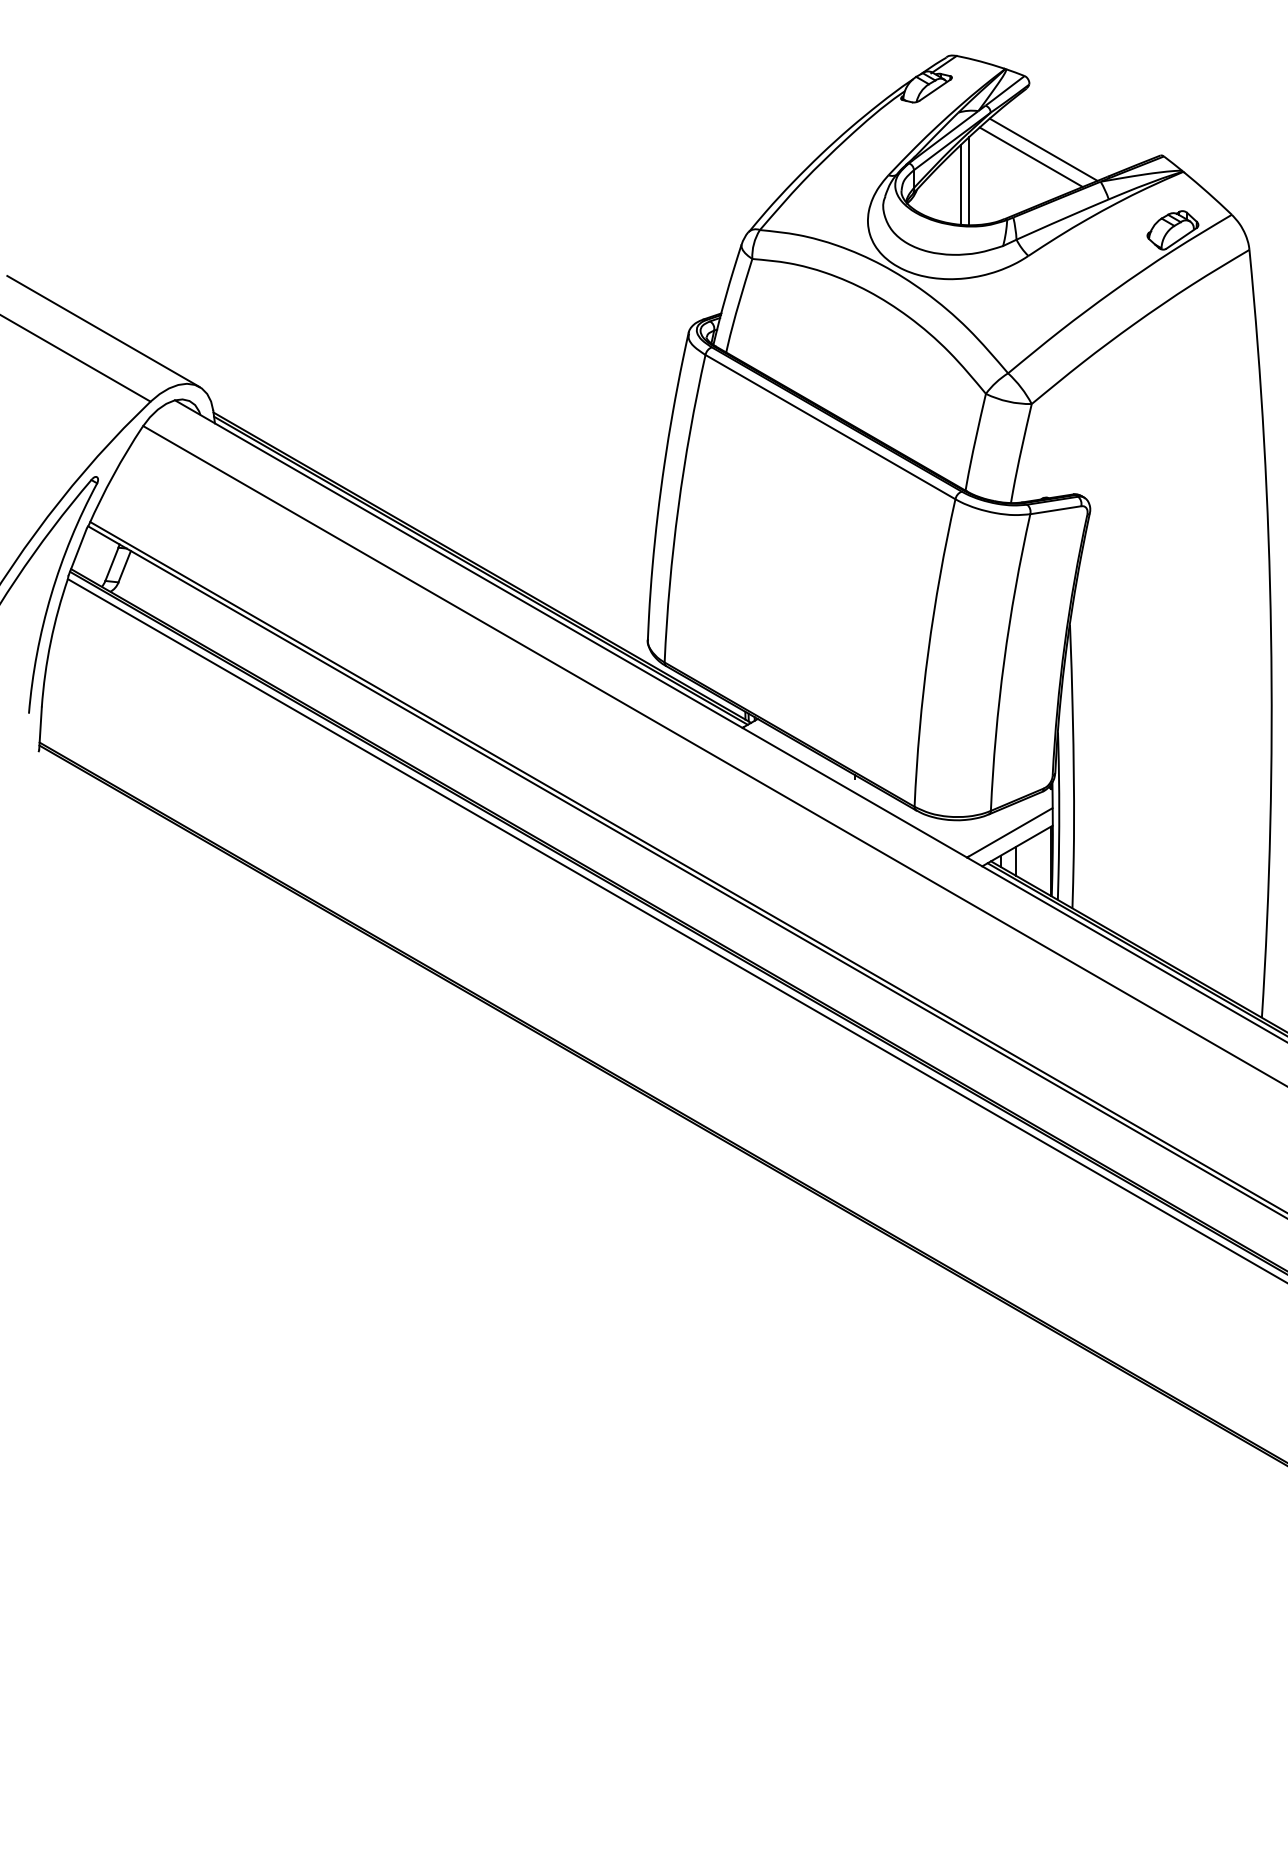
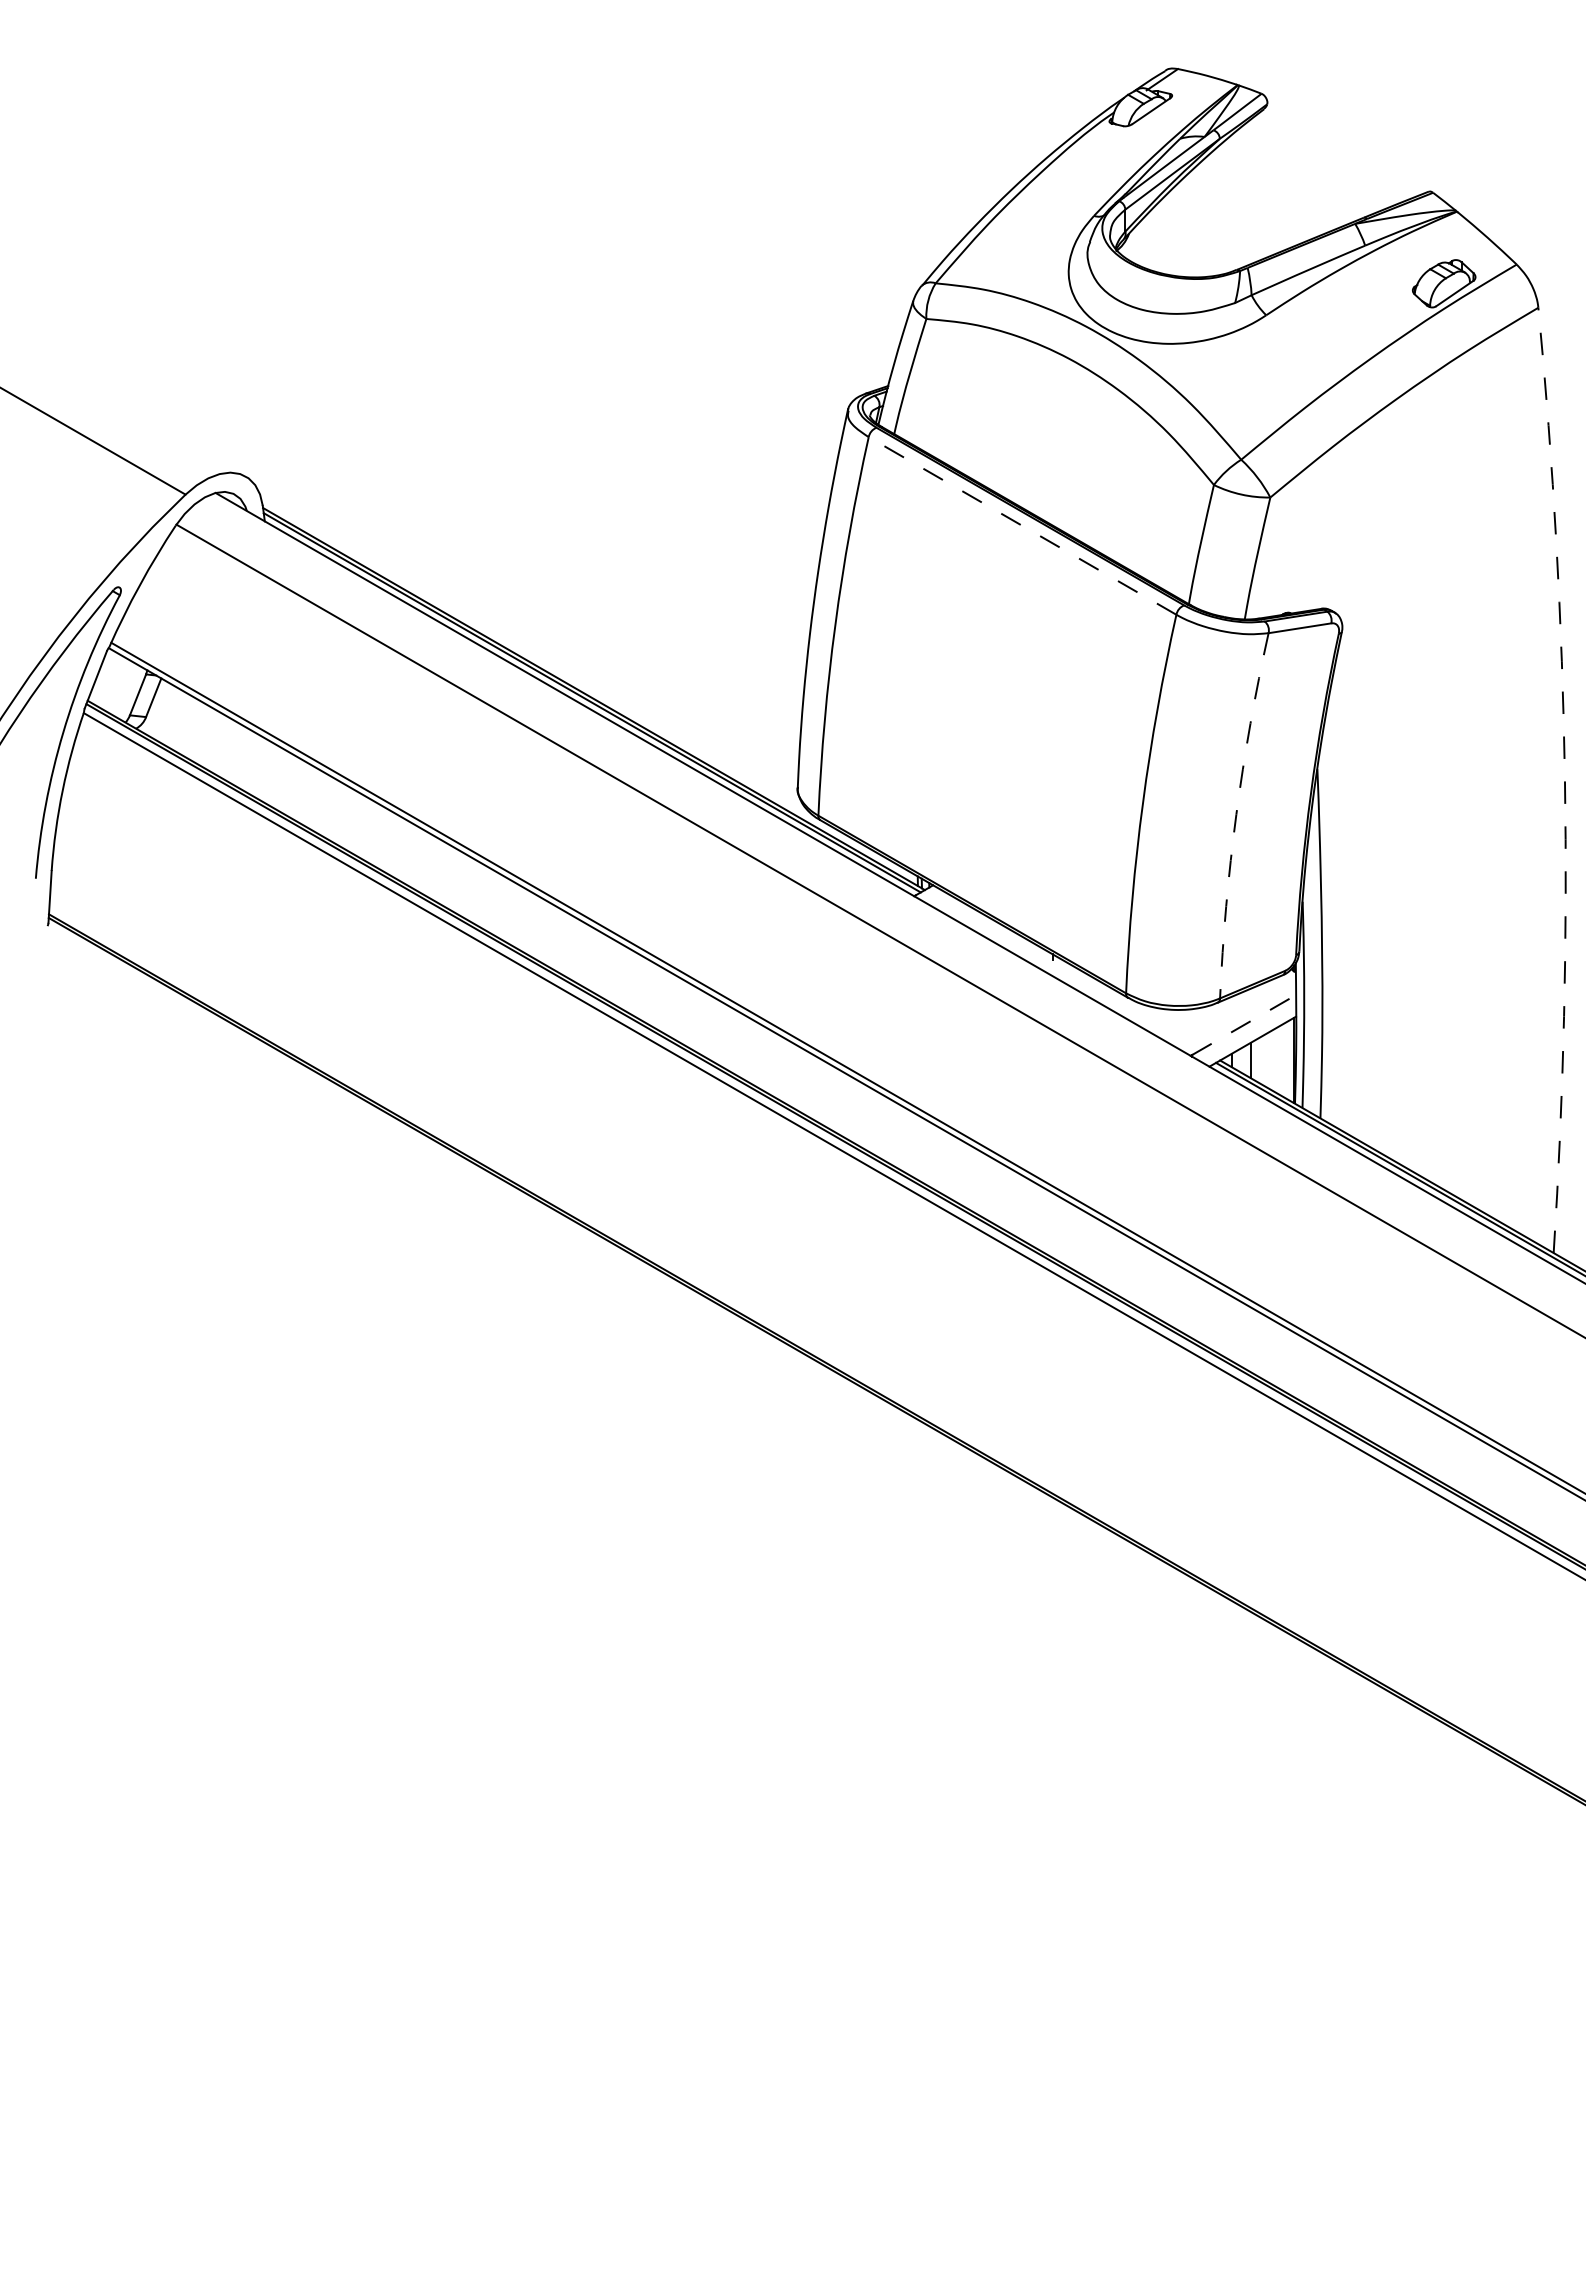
line: (1043, 149) -> (1284, 184), removed
line: (1031, 157) -> (1269, 193), removed
line: (969, 181) -> (1193, 223), removed
line: (961, 184) -> (1183, 227), removed
line: (103, 330) -> (127, 407), removed
line: (830, 426) -> (1022, 525), solid -> dashed
arc: (1270, 633) -> (1564, 780), solid -> dashed
arc: (1004, 661) -> (1236, 814), solid -> dashed
line: (1010, 832) -> (1244, 1025), solid -> dashed

